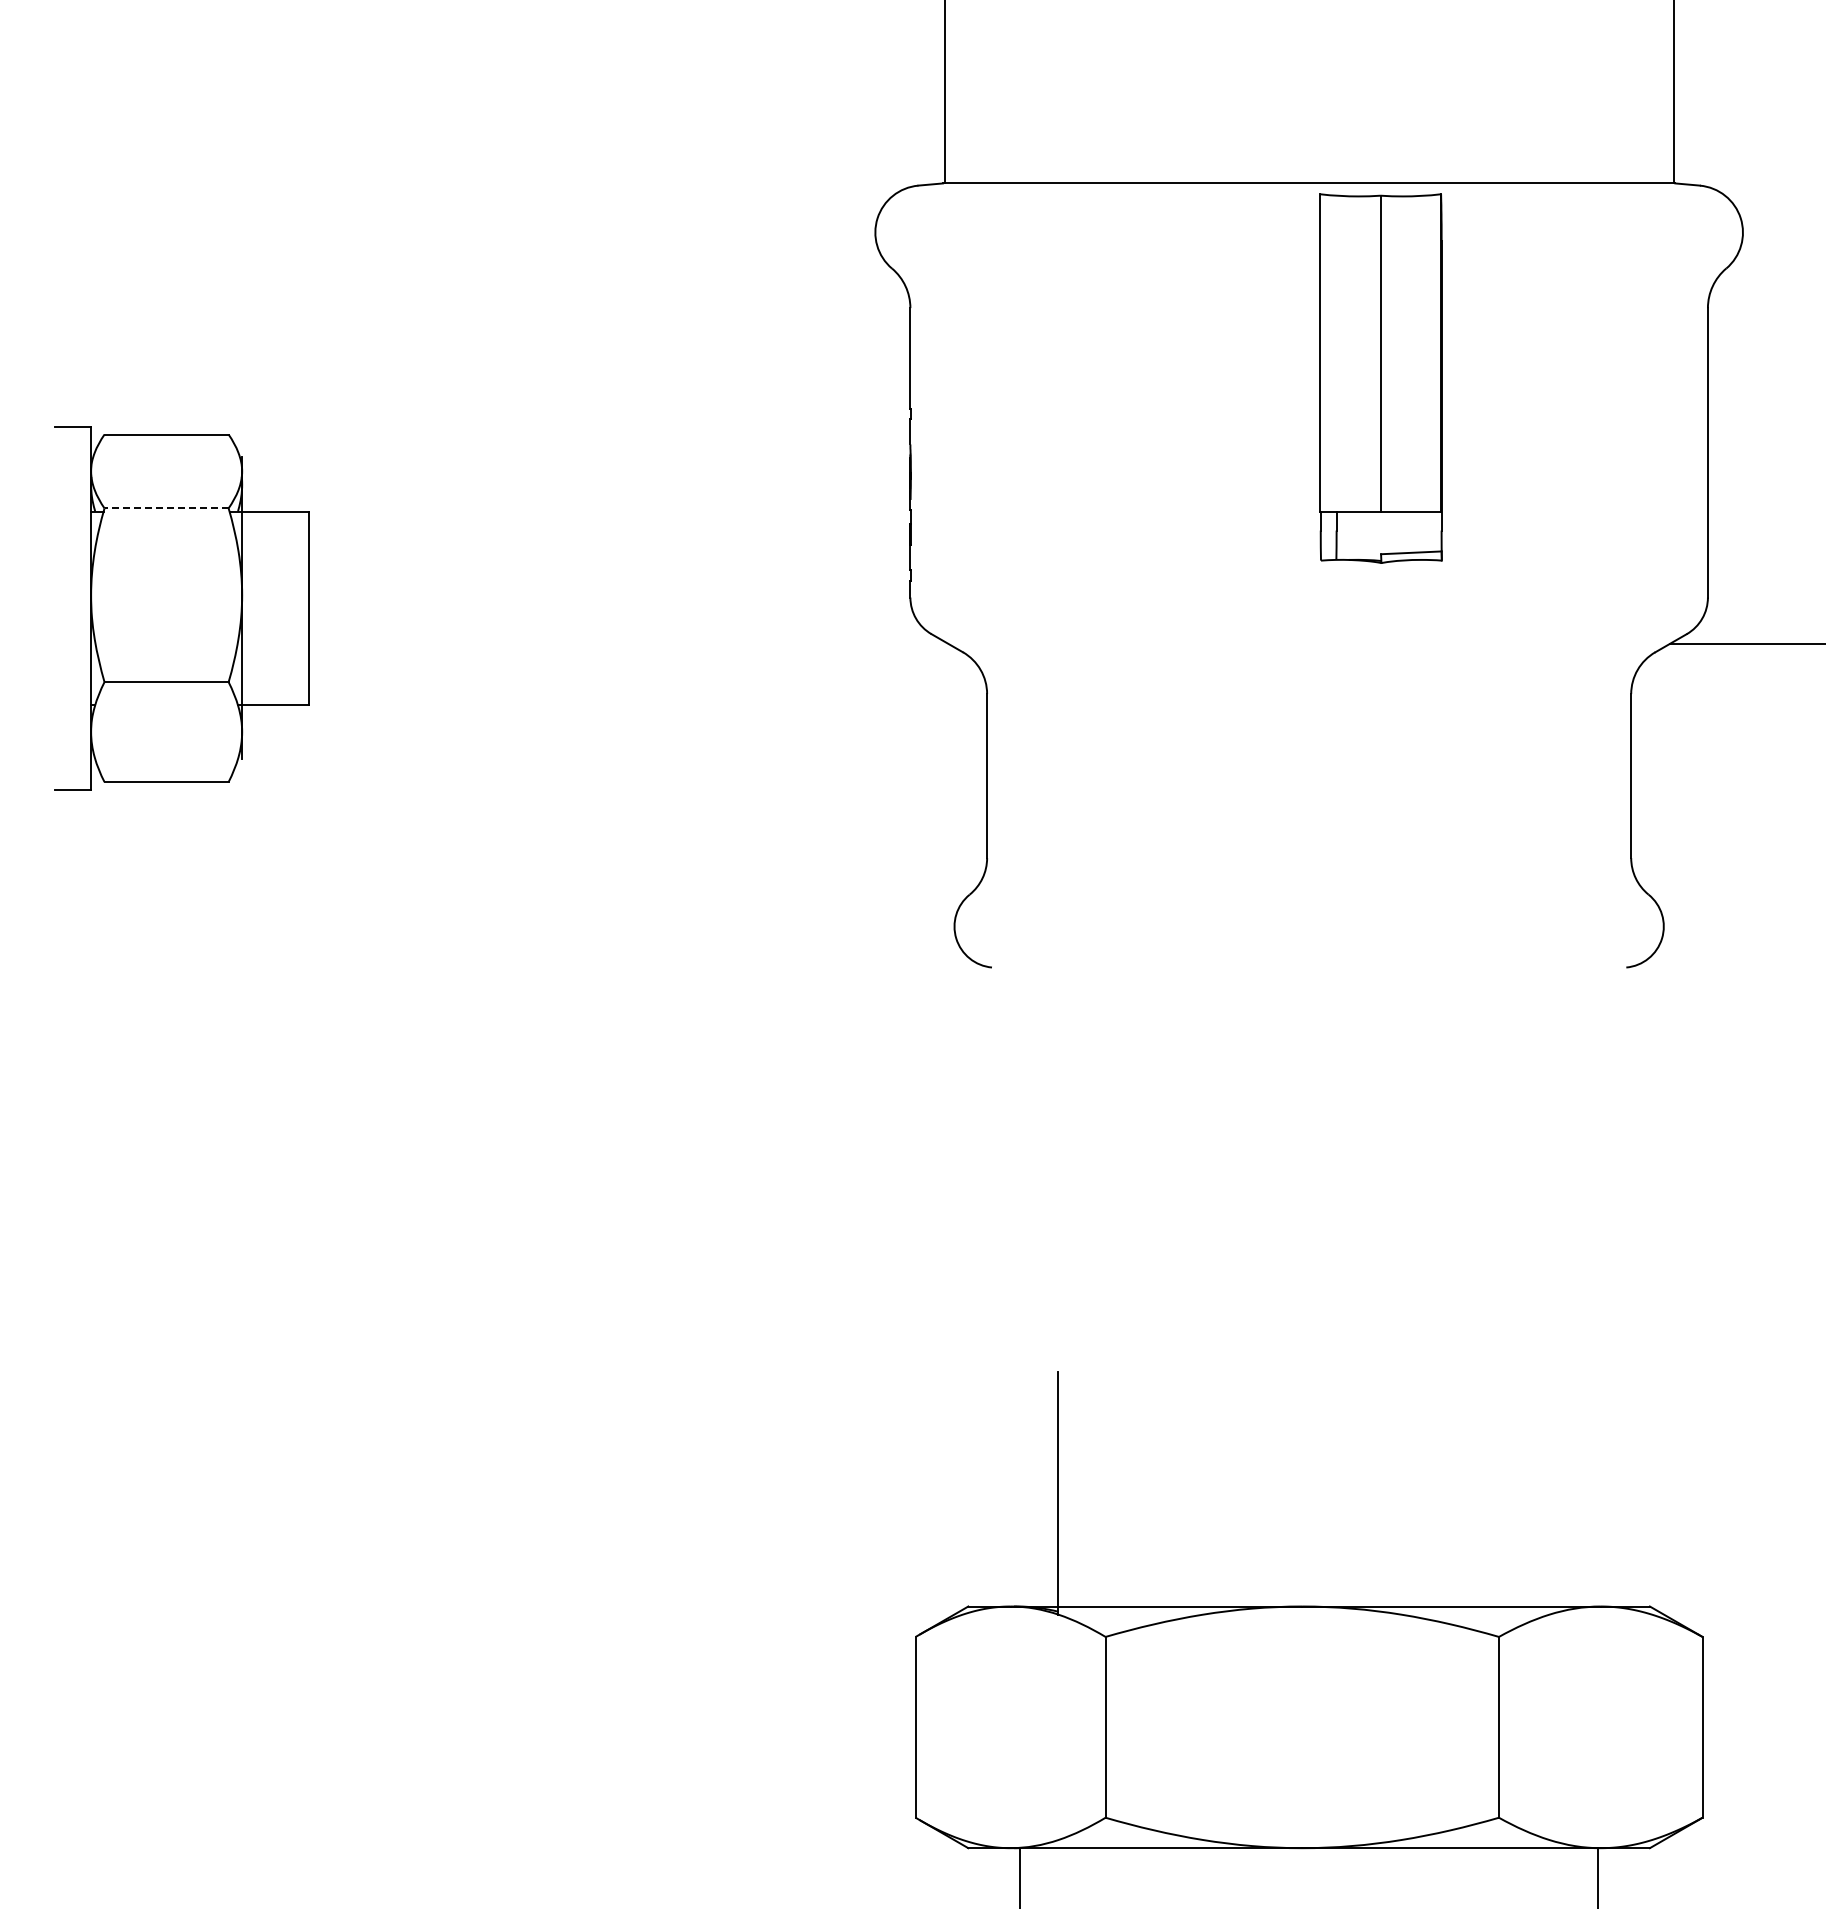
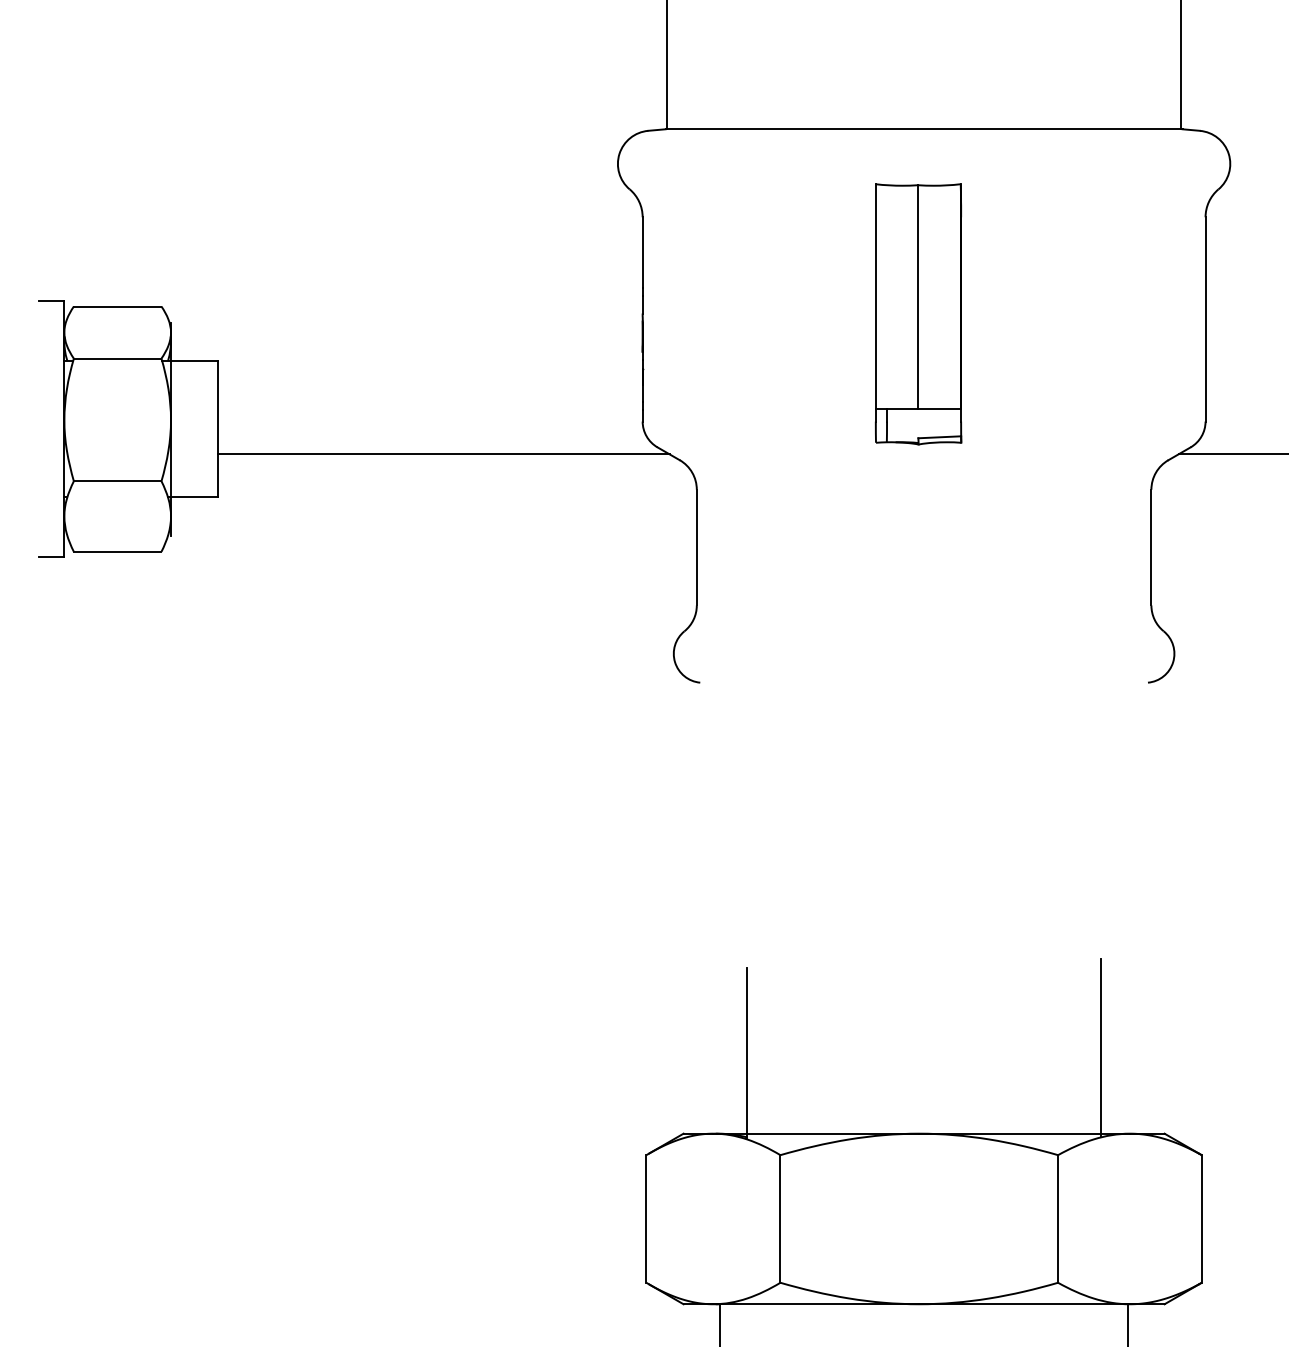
part: (1380, 378) -> (917, 314), moved
line: (166, 508) -> (117, 358), dashed -> solid
line: (628, 644) -> (443, 454), added
line: (1559, 1484) -> (1100, 1047), added

